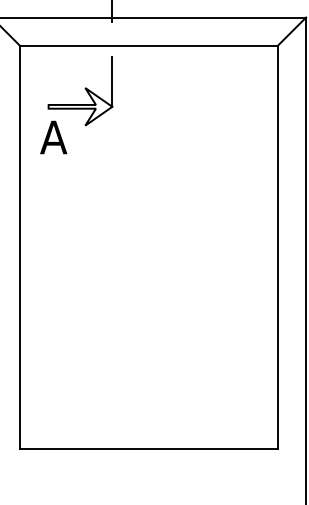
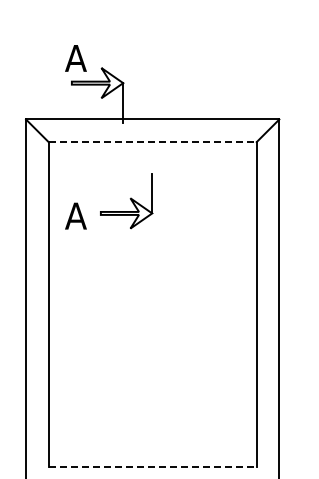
line: (149, 46) -> (153, 142), solid -> dashed
part: (80, 92) -> (126, 201), moved
line: (149, 449) -> (153, 467), solid -> dashed

